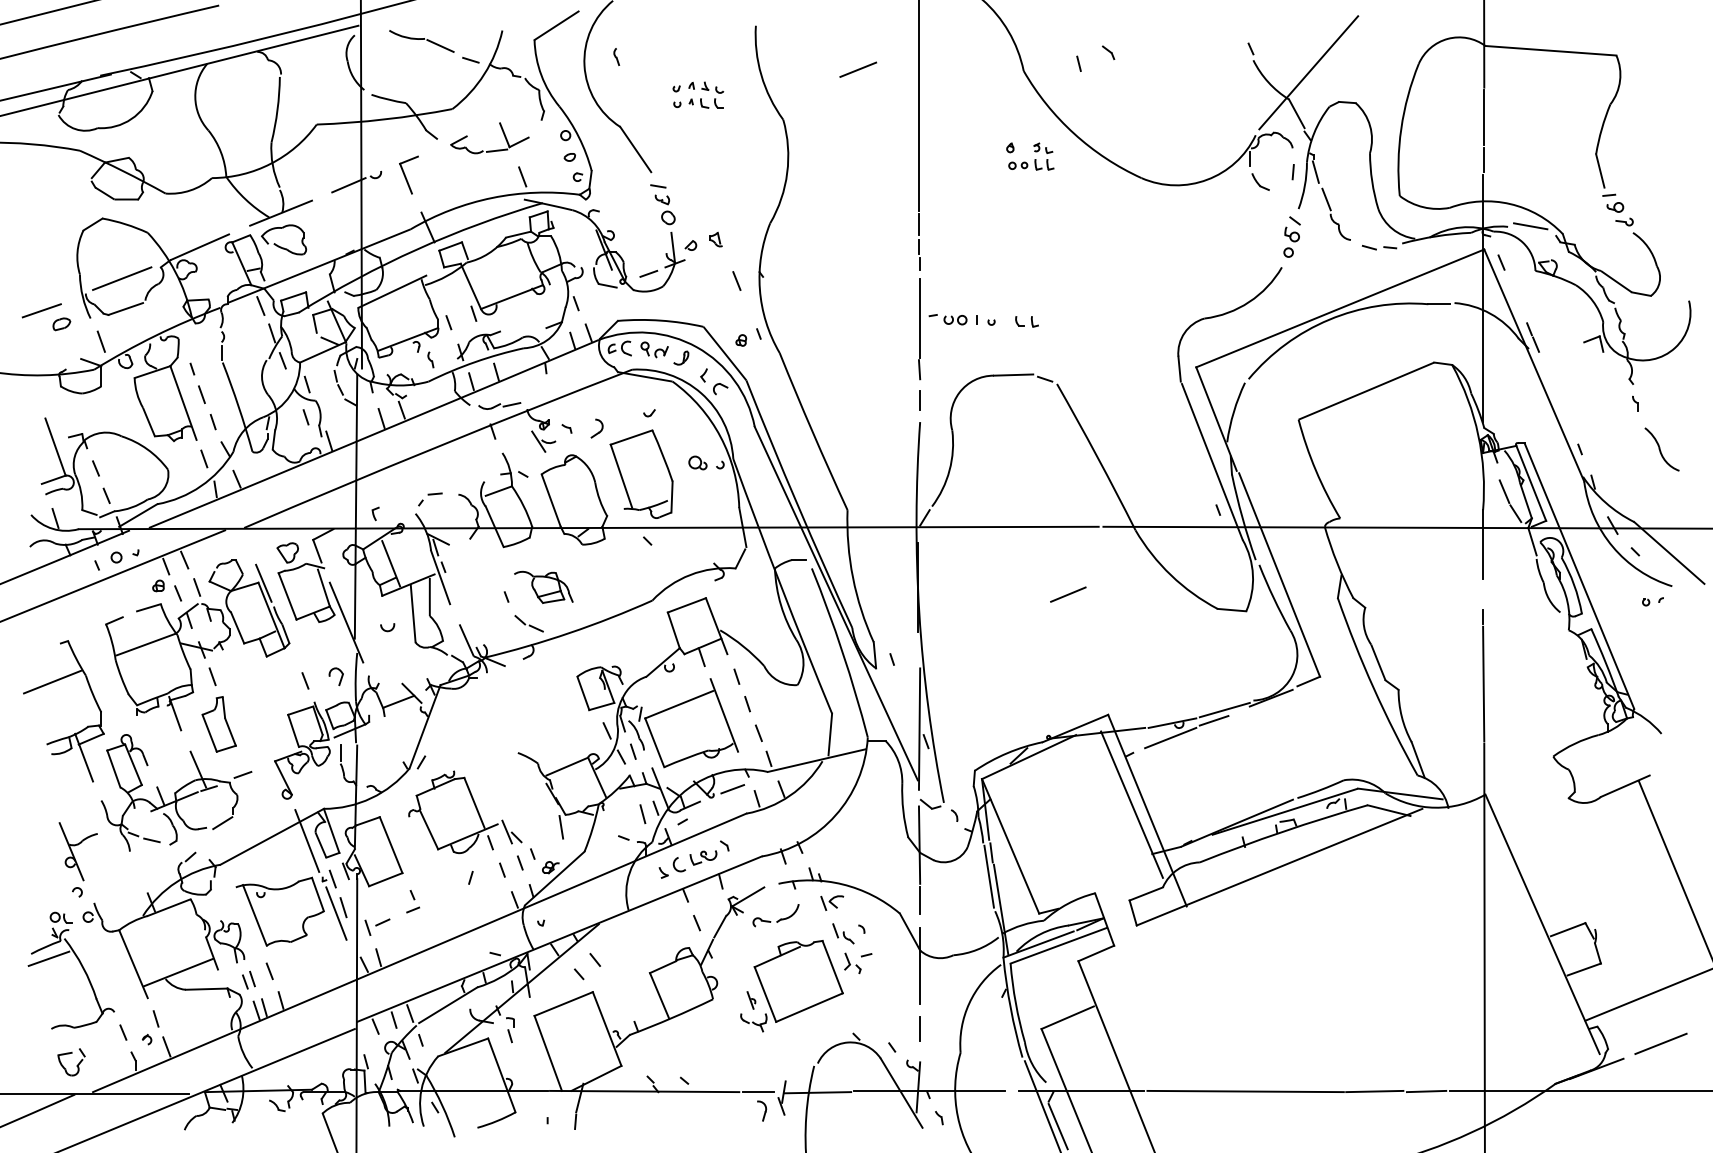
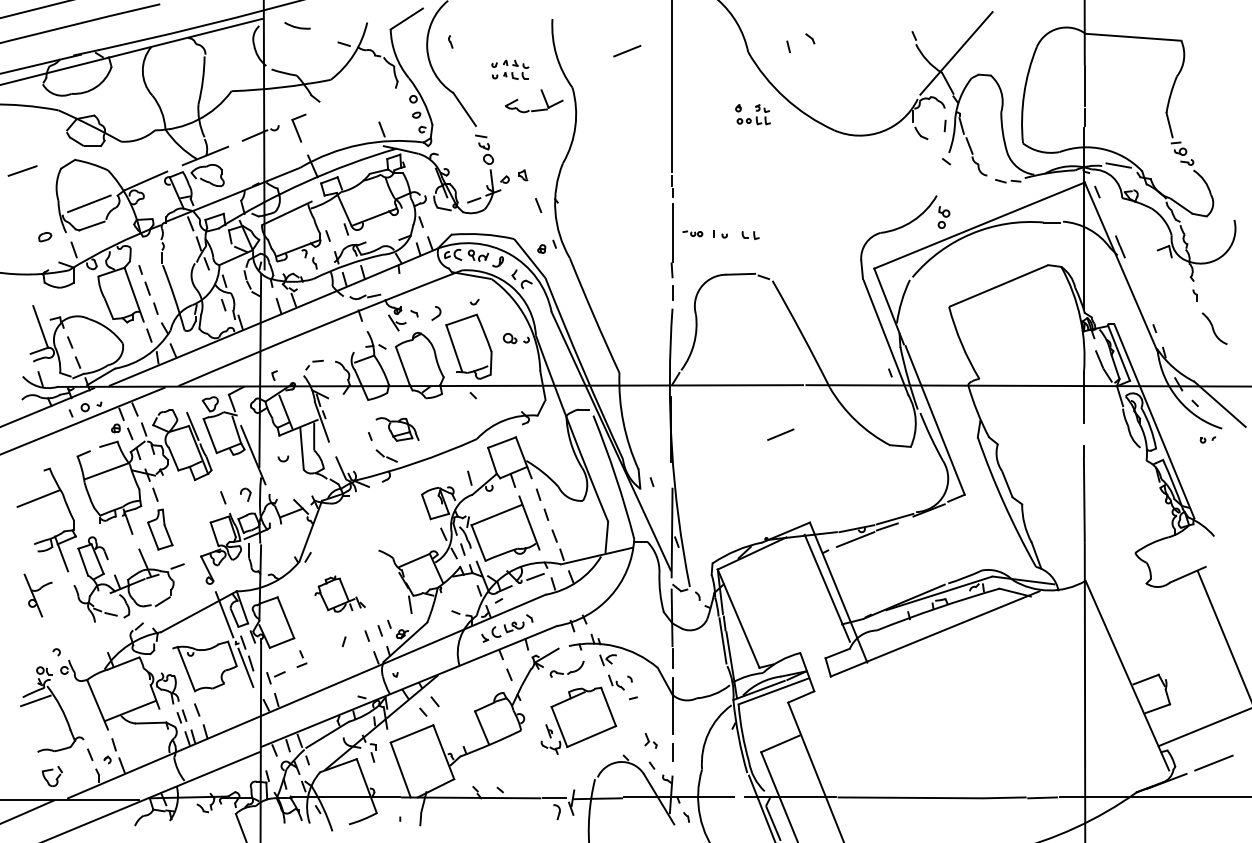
line: (440, 45) -> (321, 33), removed
part: (489, 150) -> (533, 110), moved
part: (1291, 241) -> (943, 216), moved
line: (41, 310) -> (22, 170), moved
part: (947, 319) -> (692, 233), size x0.7
part: (465, 812) -> (340, 593), size x0.6
line: (642, 814) -> (469, 478), moved
part: (77, 851) -> (37, 595), moved
part: (852, 963) -> (650, 740), moved

